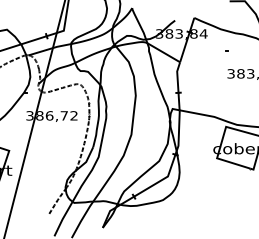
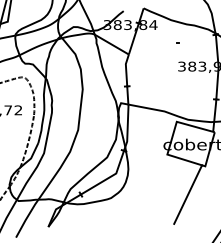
line: (236, 196) -> (187, 194), added

